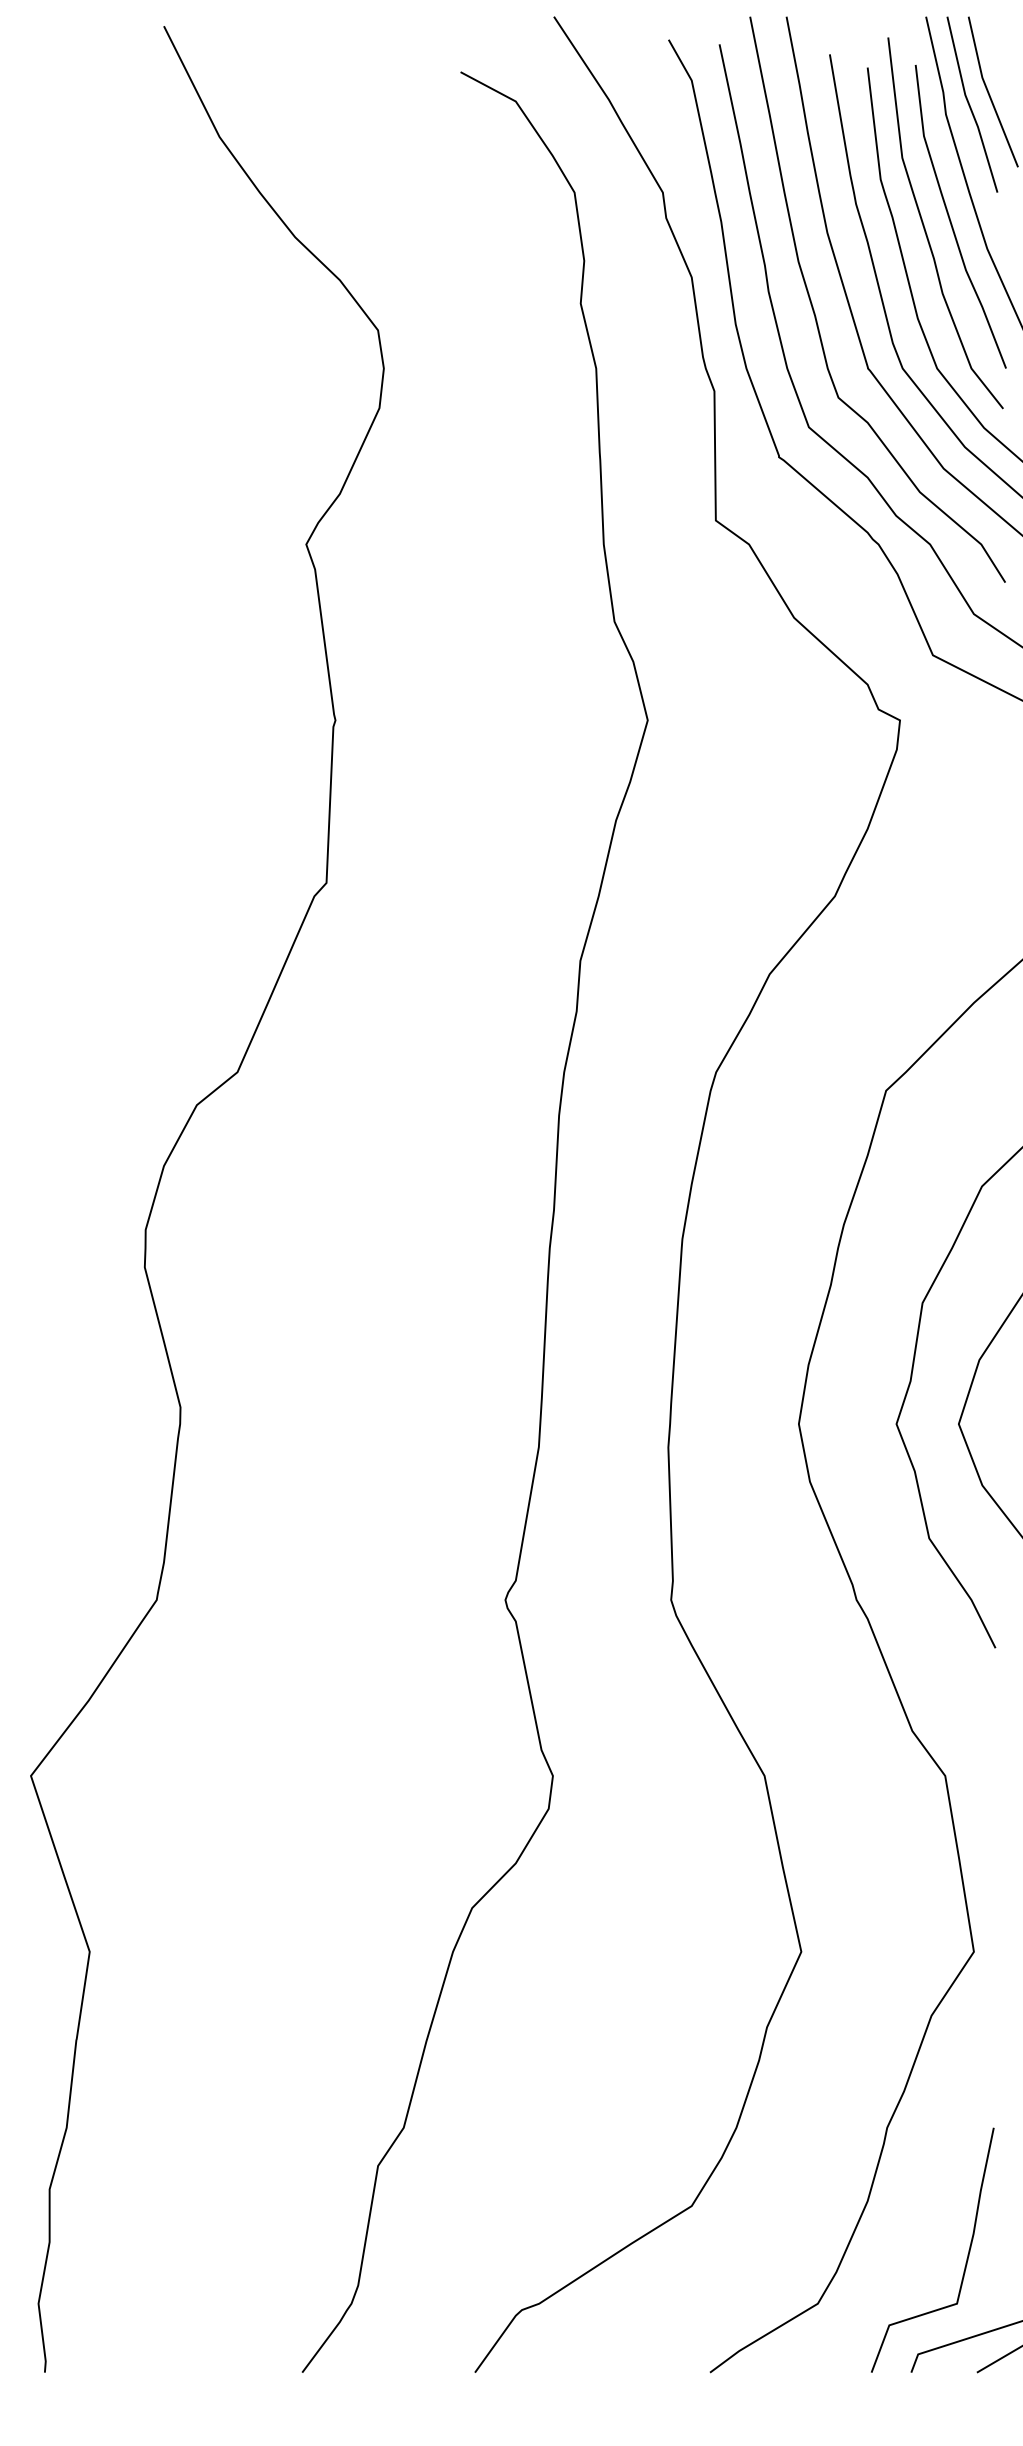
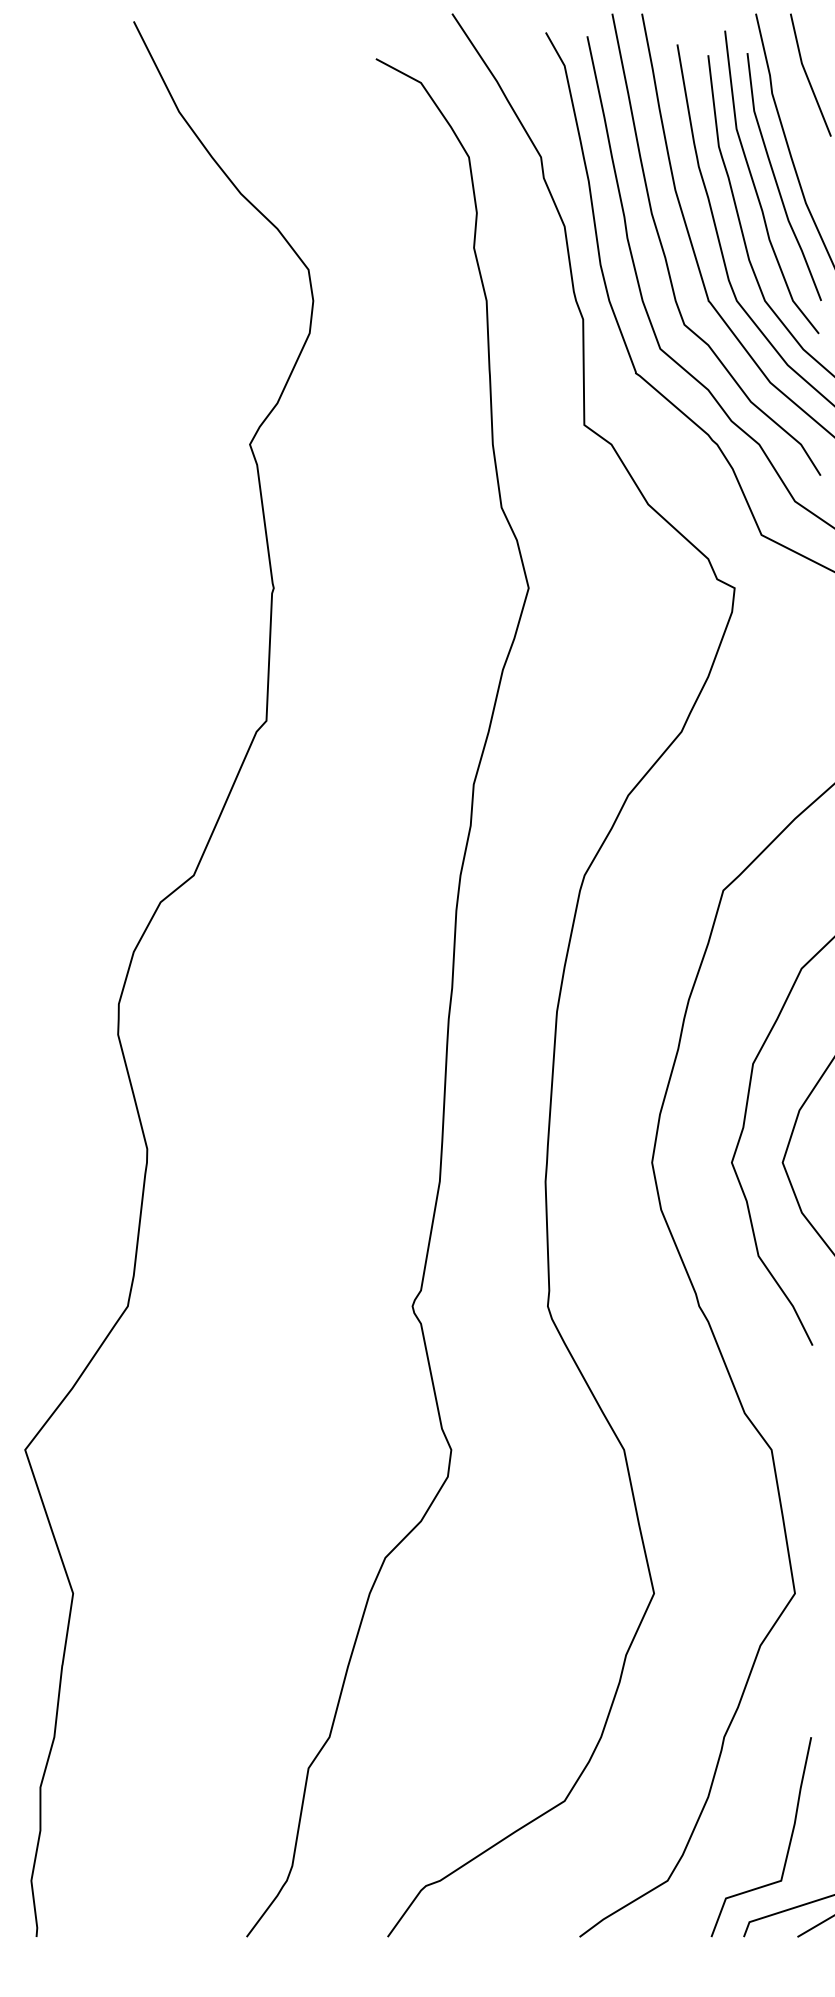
line: (970, 104) -> (792, 85), removed

